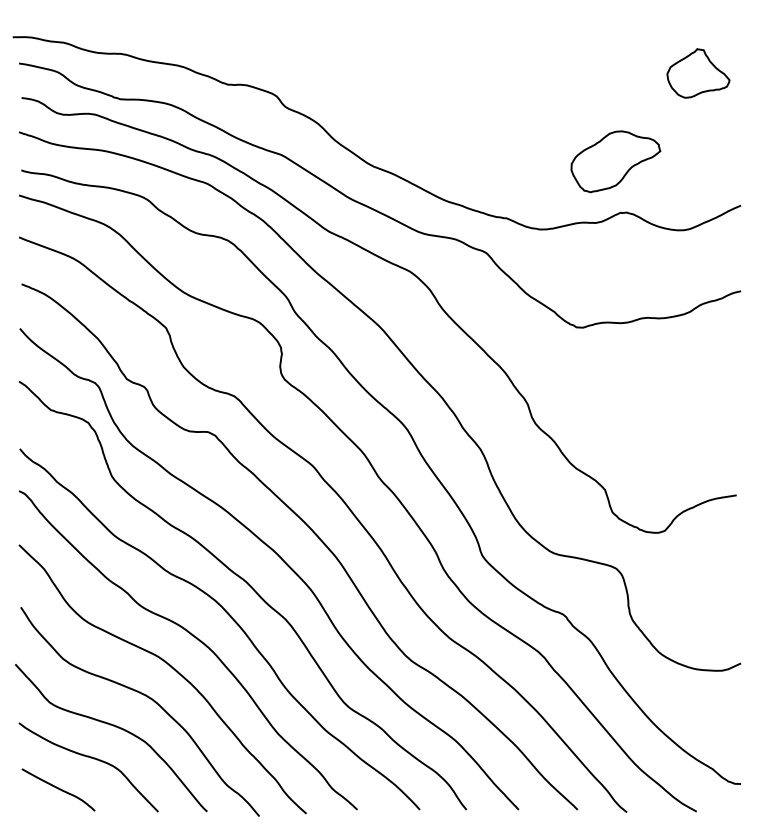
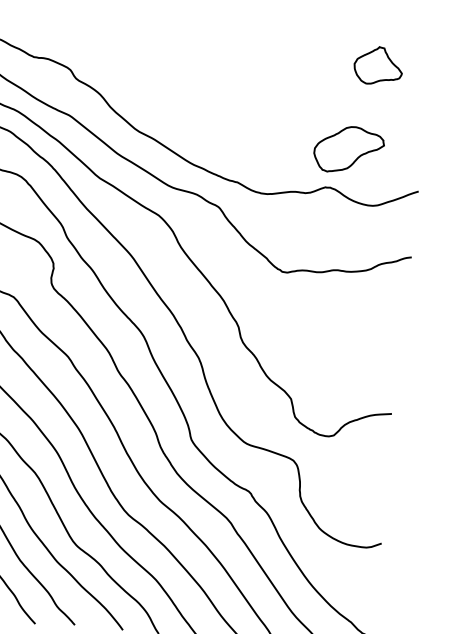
part: (698, 73) -> (378, 65), moved
part: (615, 161) -> (348, 149), moved

